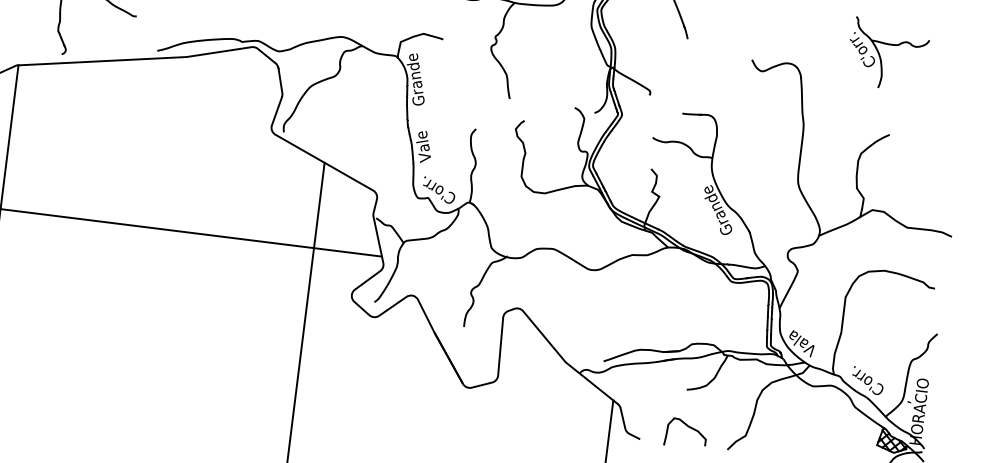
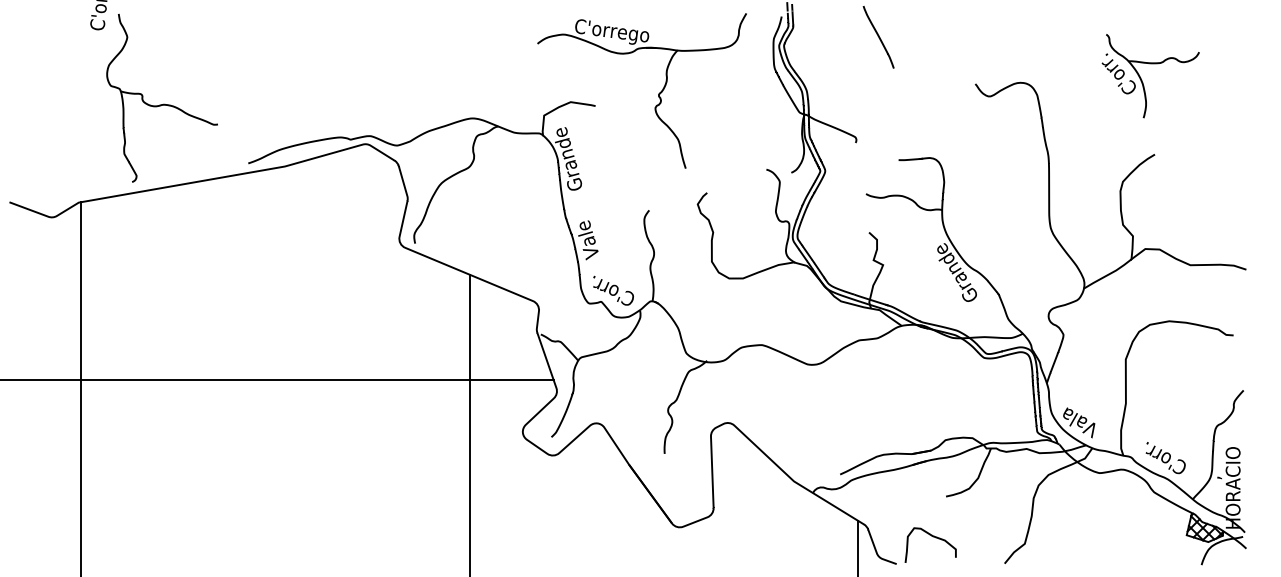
part: (880, 57) -> (1142, 80), moved
curve: (689, 427) -> (933, 537), moved

